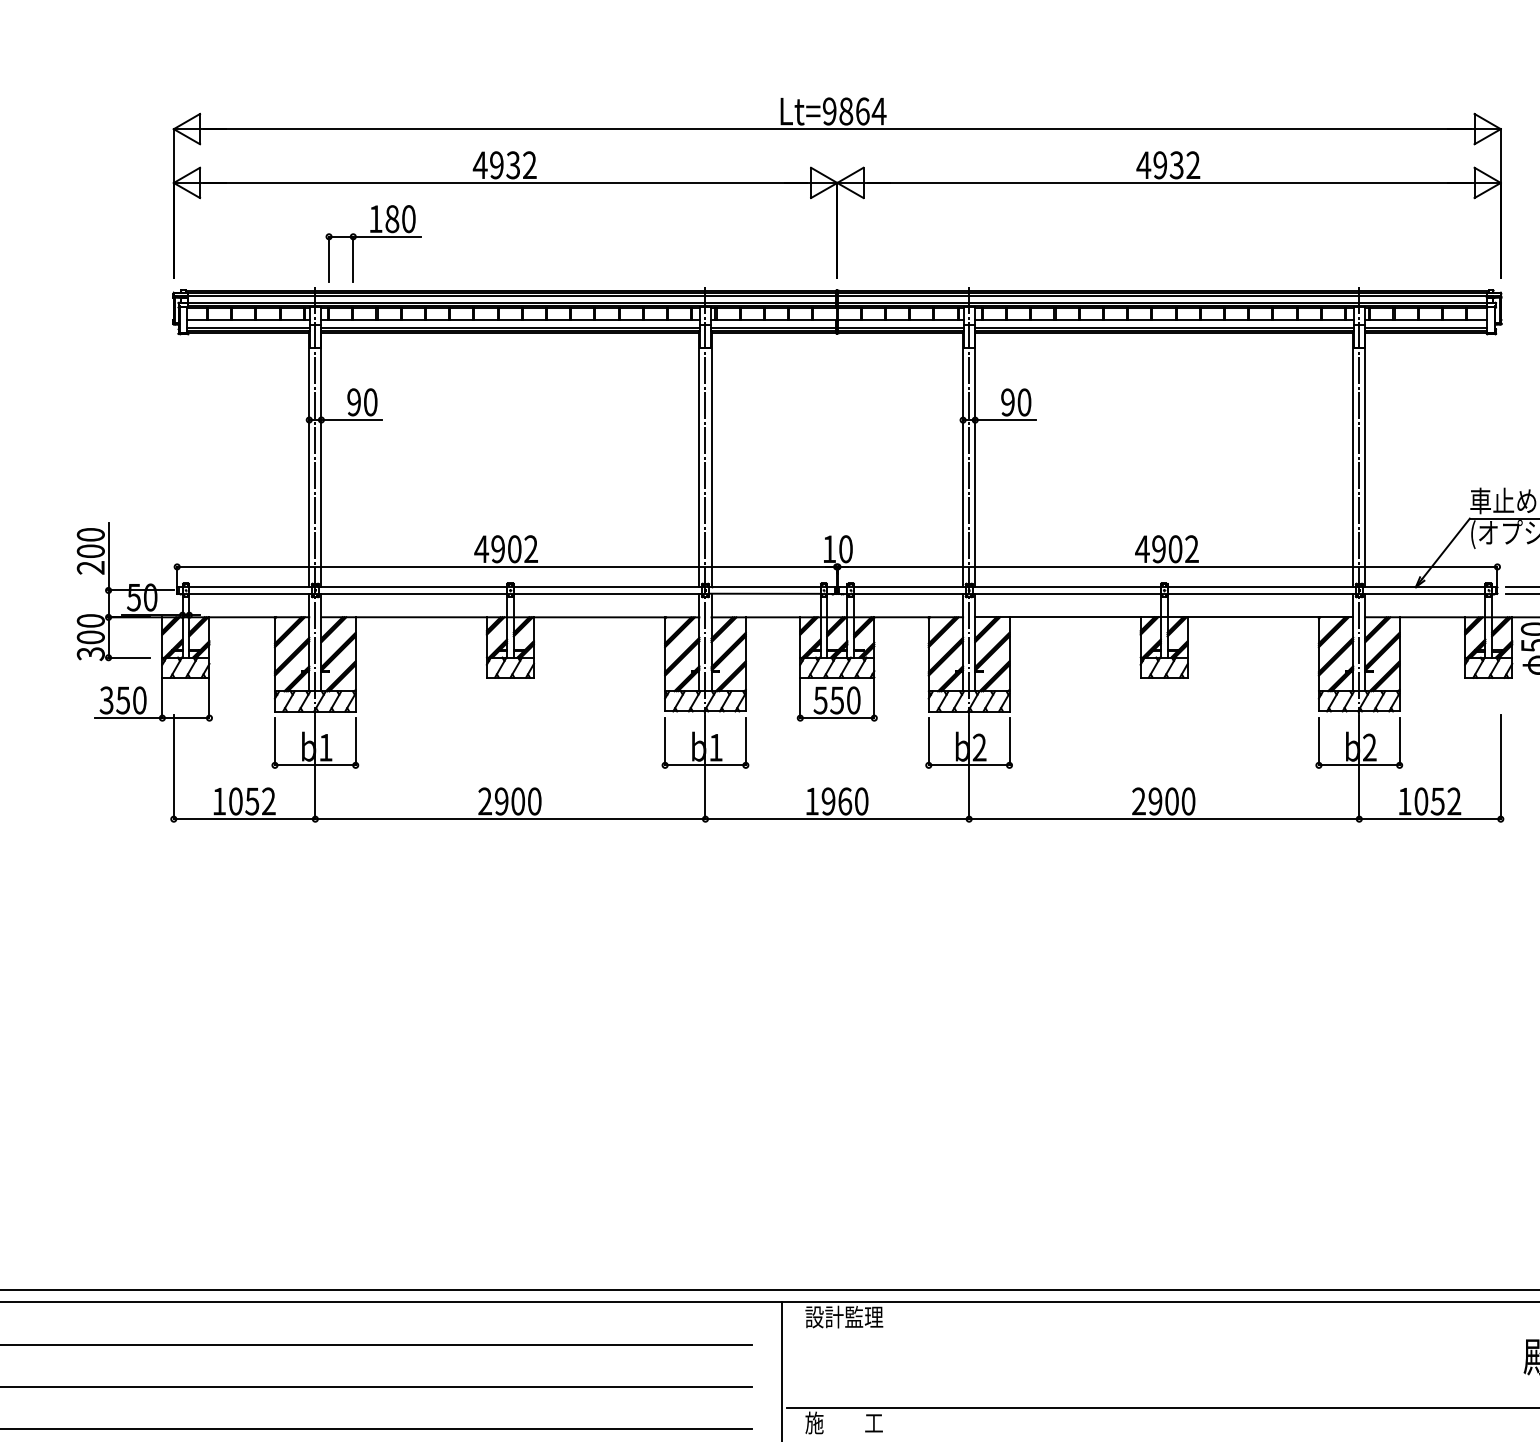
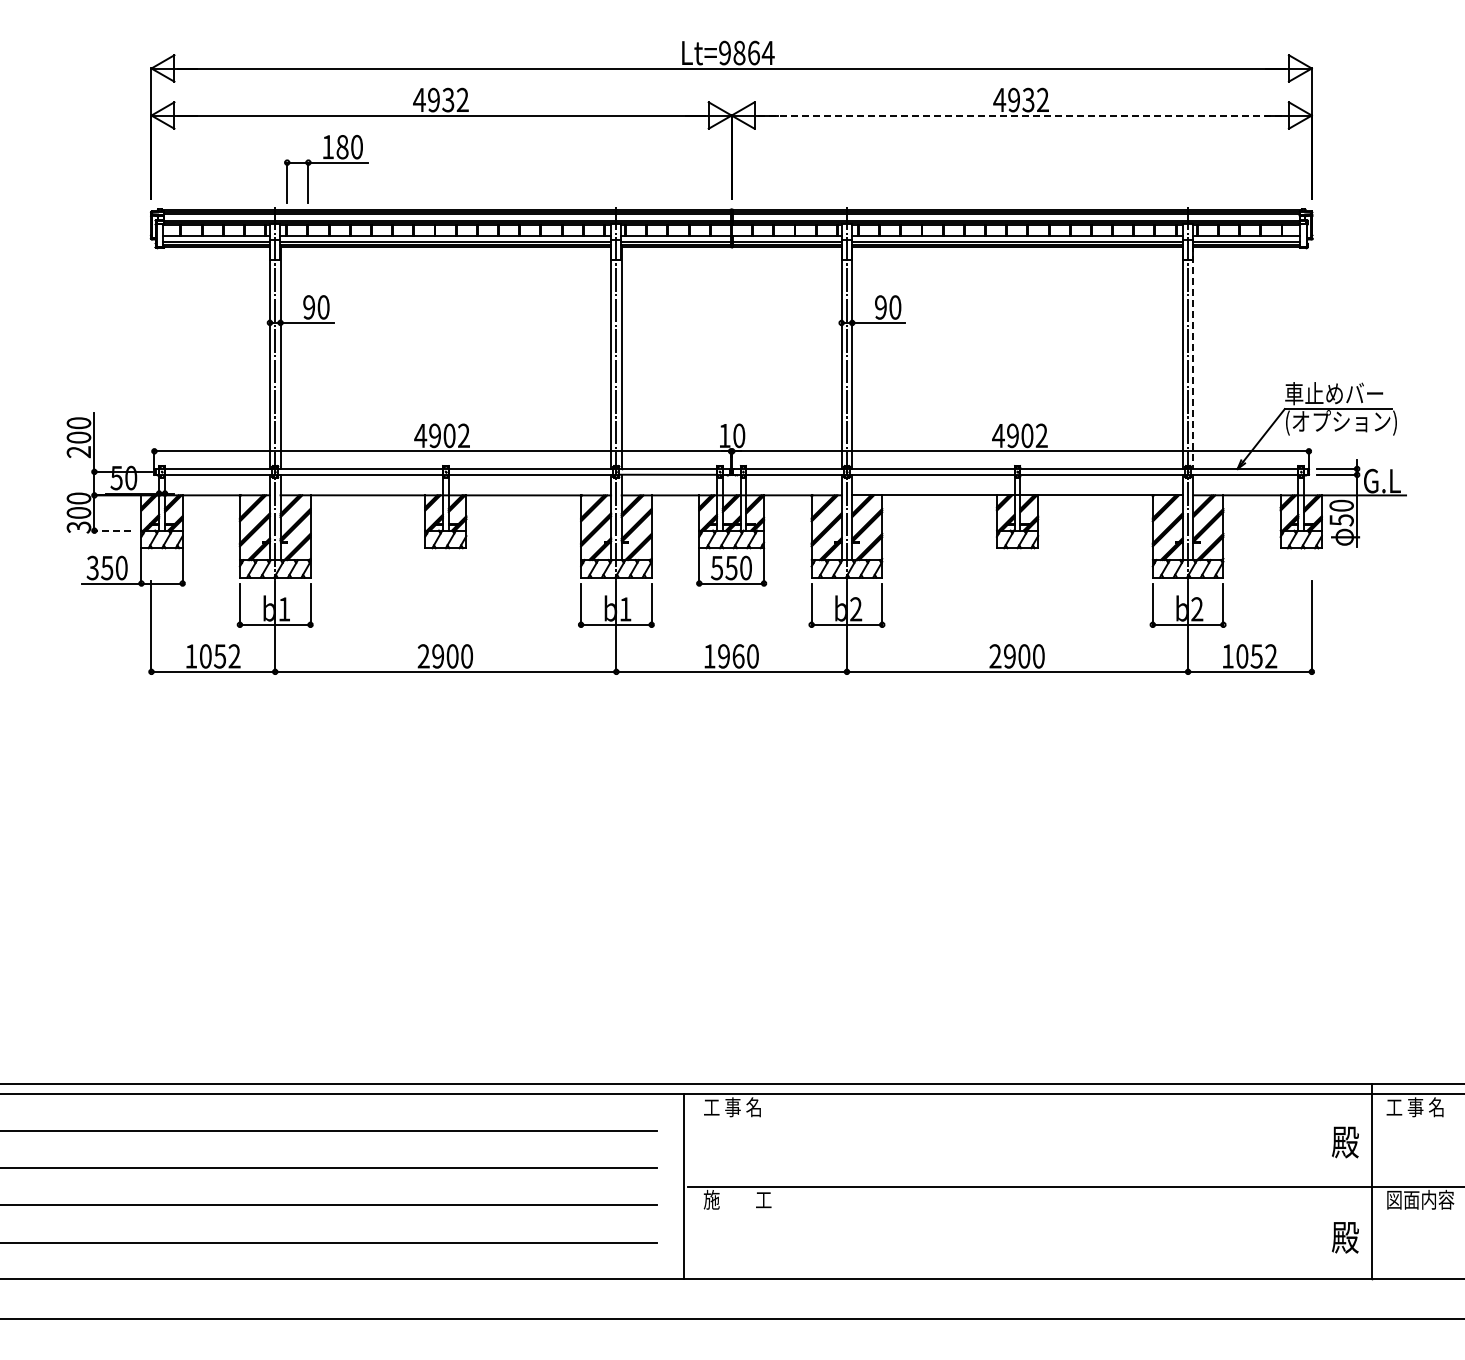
line: (1168, 182) -> (1021, 115), solid -> dashed
line: (1365, 459) -> (1193, 357), solid -> dashed
line: (129, 657) -> (112, 530), solid -> dashed
text: (843, 1317) -> (737, 1107), 設計監理 -> 工 事 名

